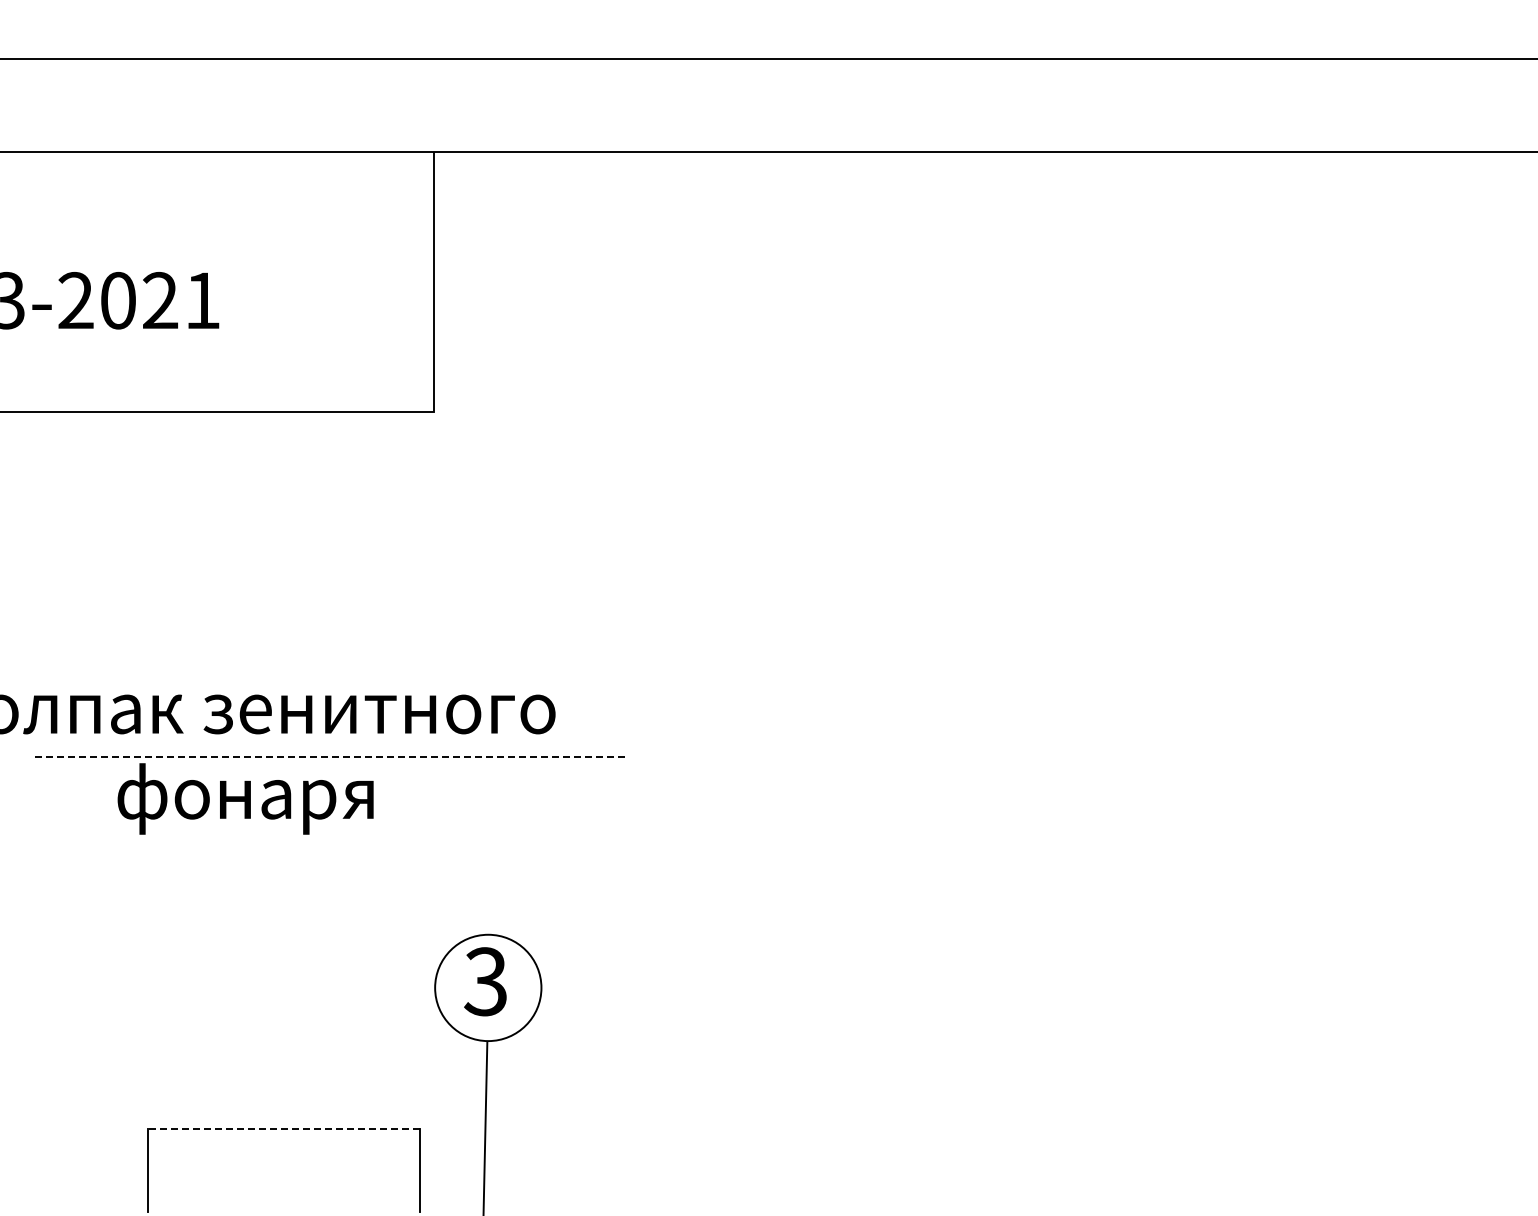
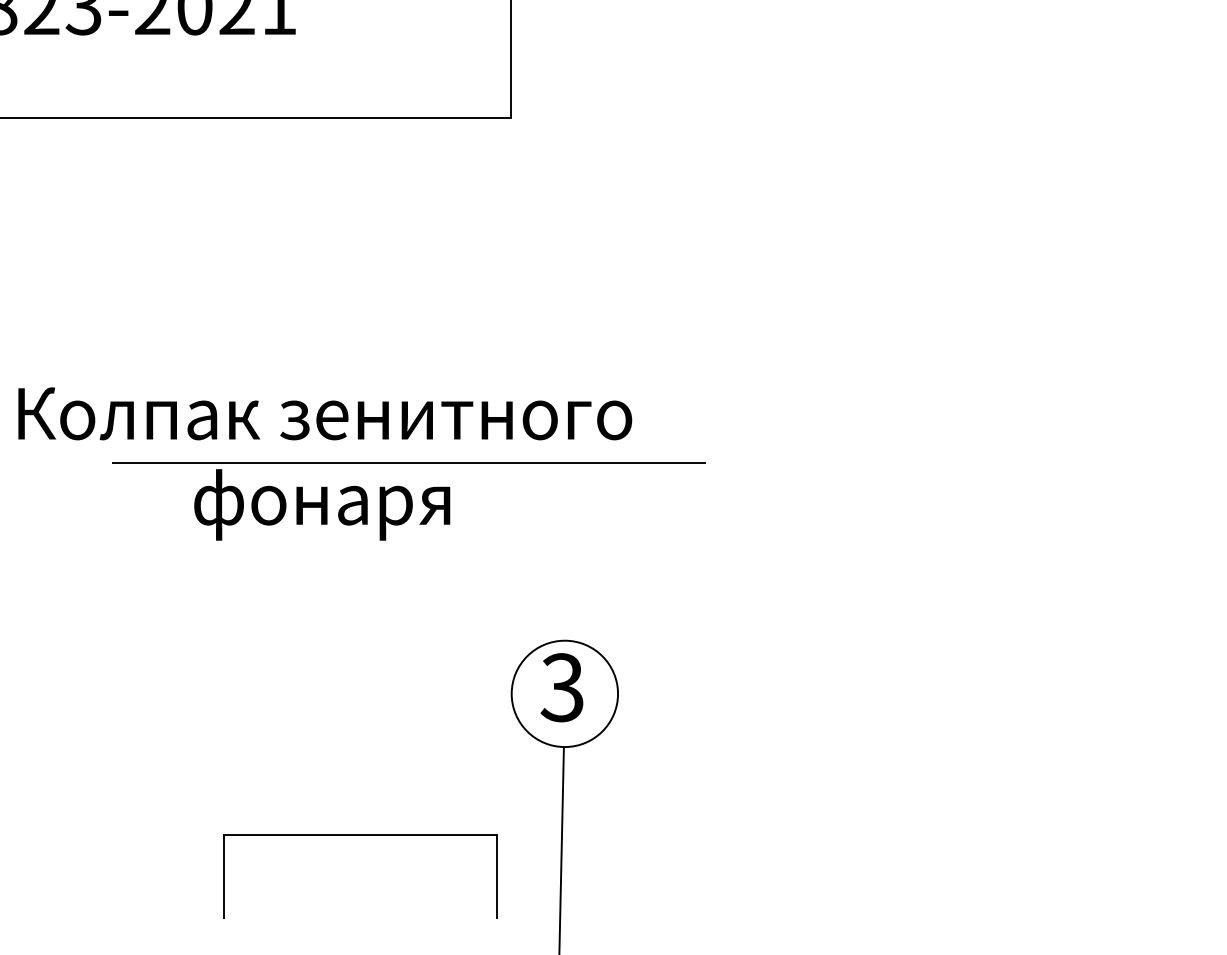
line: (332, 757) -> (409, 463), dashed -> solid
line: (283, 1129) -> (360, 835), dashed -> solid

